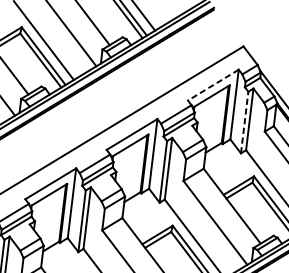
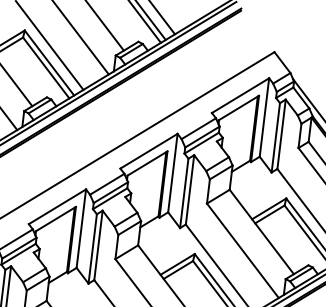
line: (213, 84) -> (240, 95), dashed -> solid
line: (244, 122) -> (275, 137), dashed -> solid

